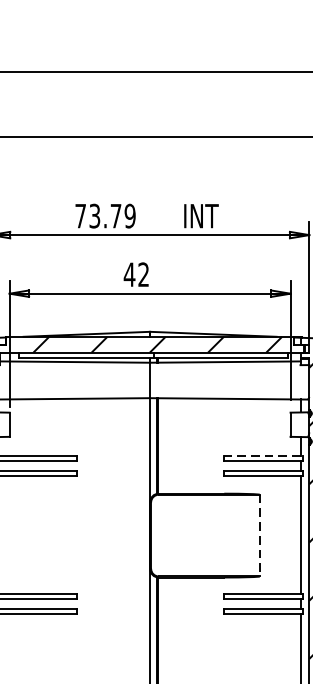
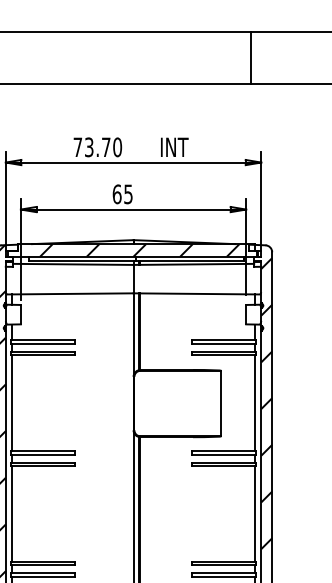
line: (295, 104) -> (250, 57), added
text: (130, 216) -> (117, 147), 73.79 -> 73.70
text: (136, 274) -> (122, 194), 42 -> 65
line: (263, 455) -> (224, 339), dashed -> solid
line: (259, 535) -> (221, 403), dashed -> solid

